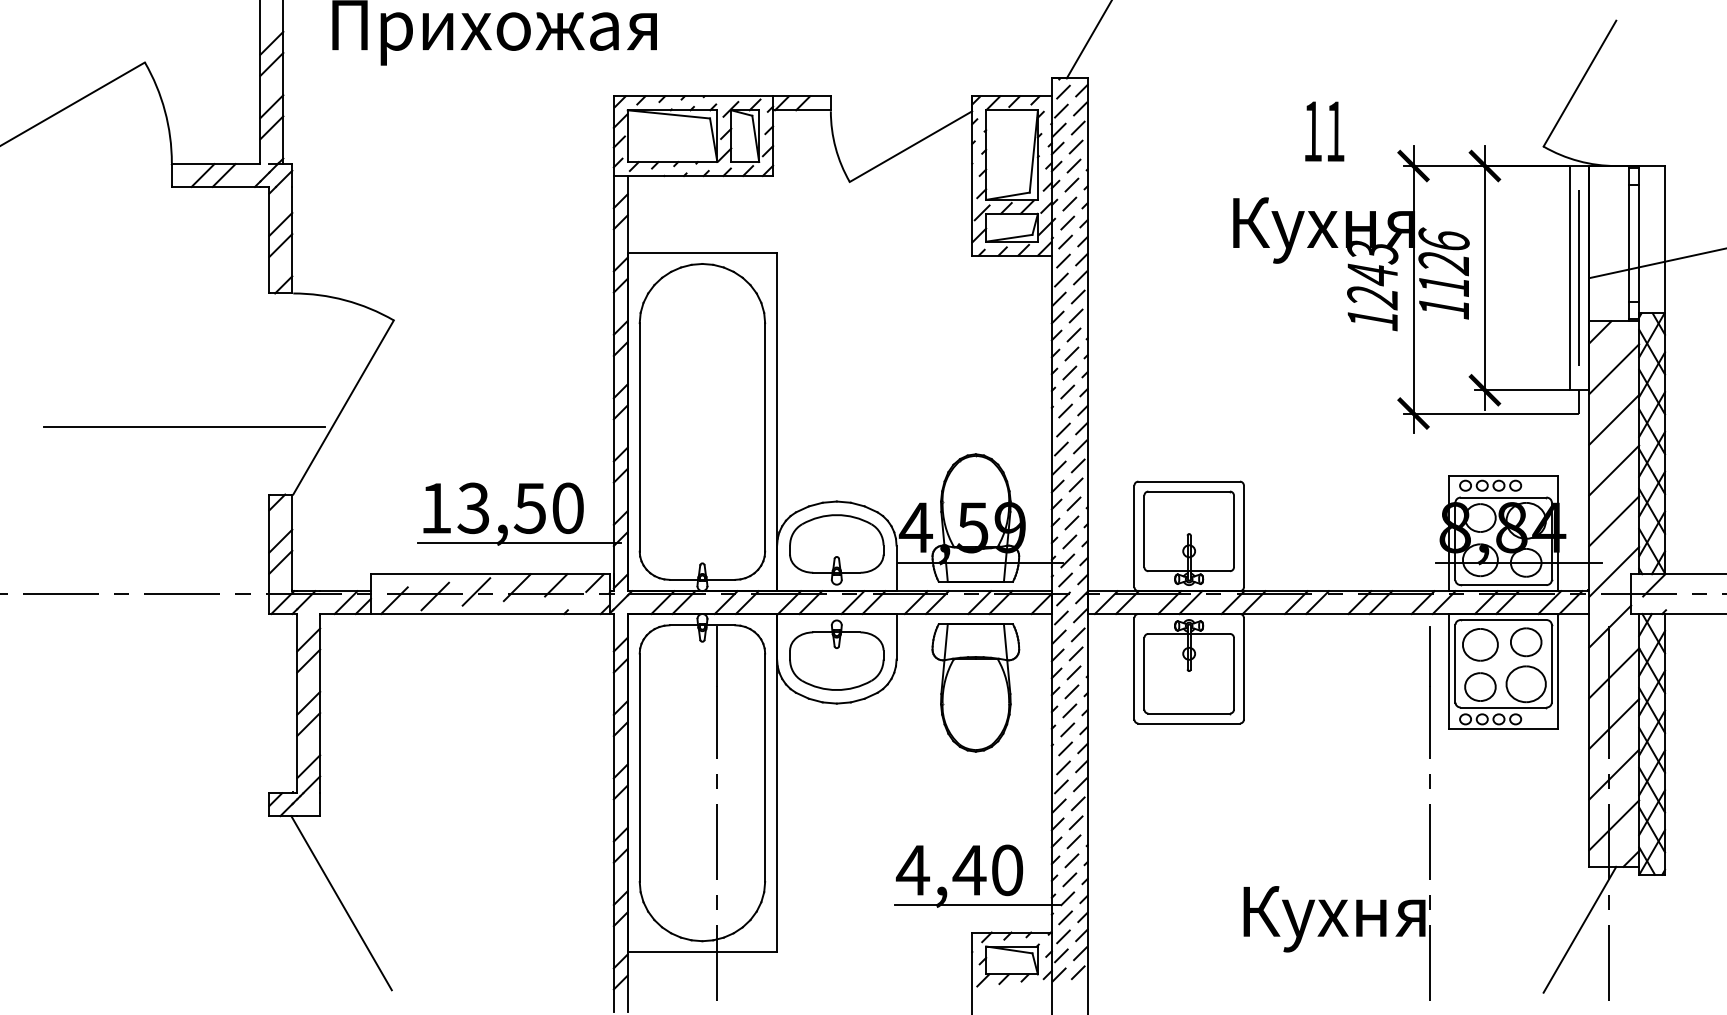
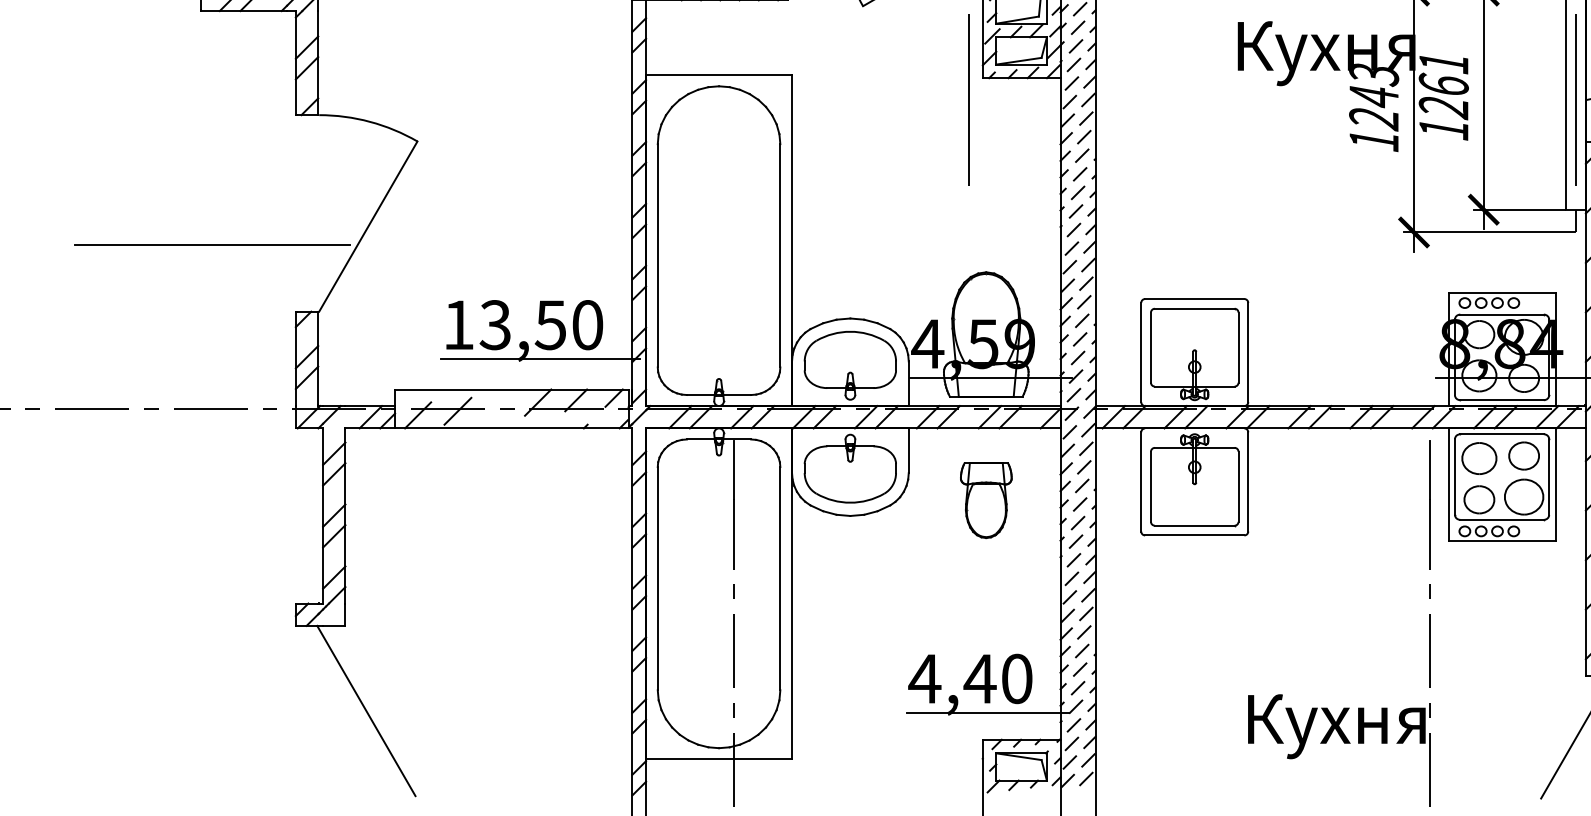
text: (1443, 262) -> (1443, 84), 1126 -> 1261
line: (957, 277) -> (968, 99), added
line: (476, 591) -> (498, 406), removed
part: (975, 687) -> (985, 500), size x0.6

